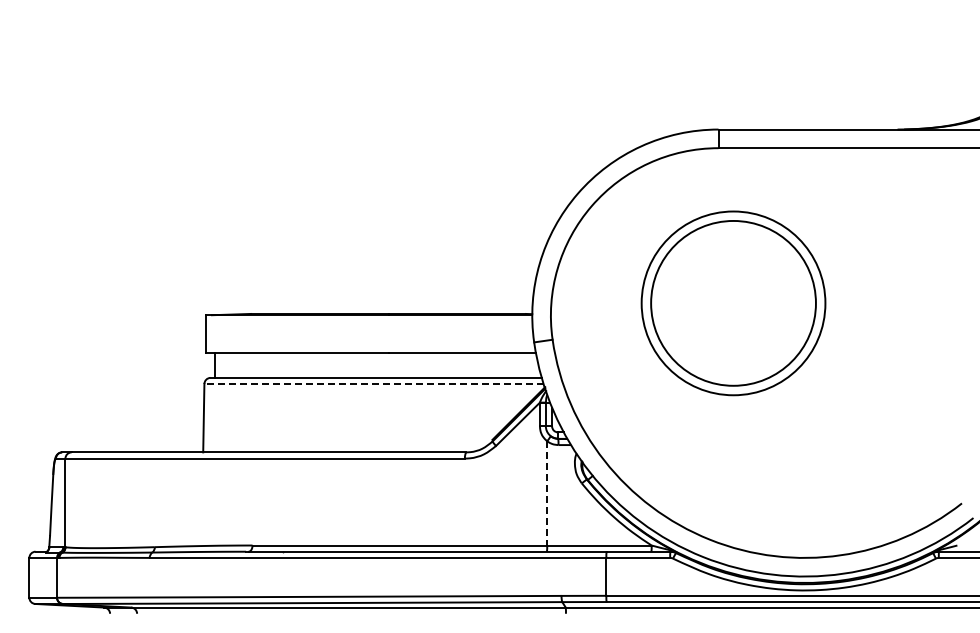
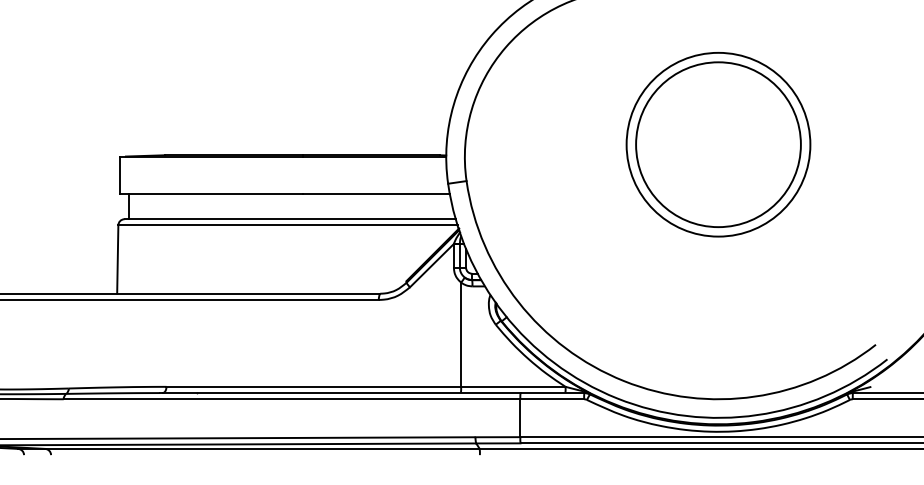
part: (733, 303) -> (718, 144), moved
line: (373, 383) -> (287, 224), dashed -> solid
line: (547, 493) -> (461, 334), dashed -> solid

